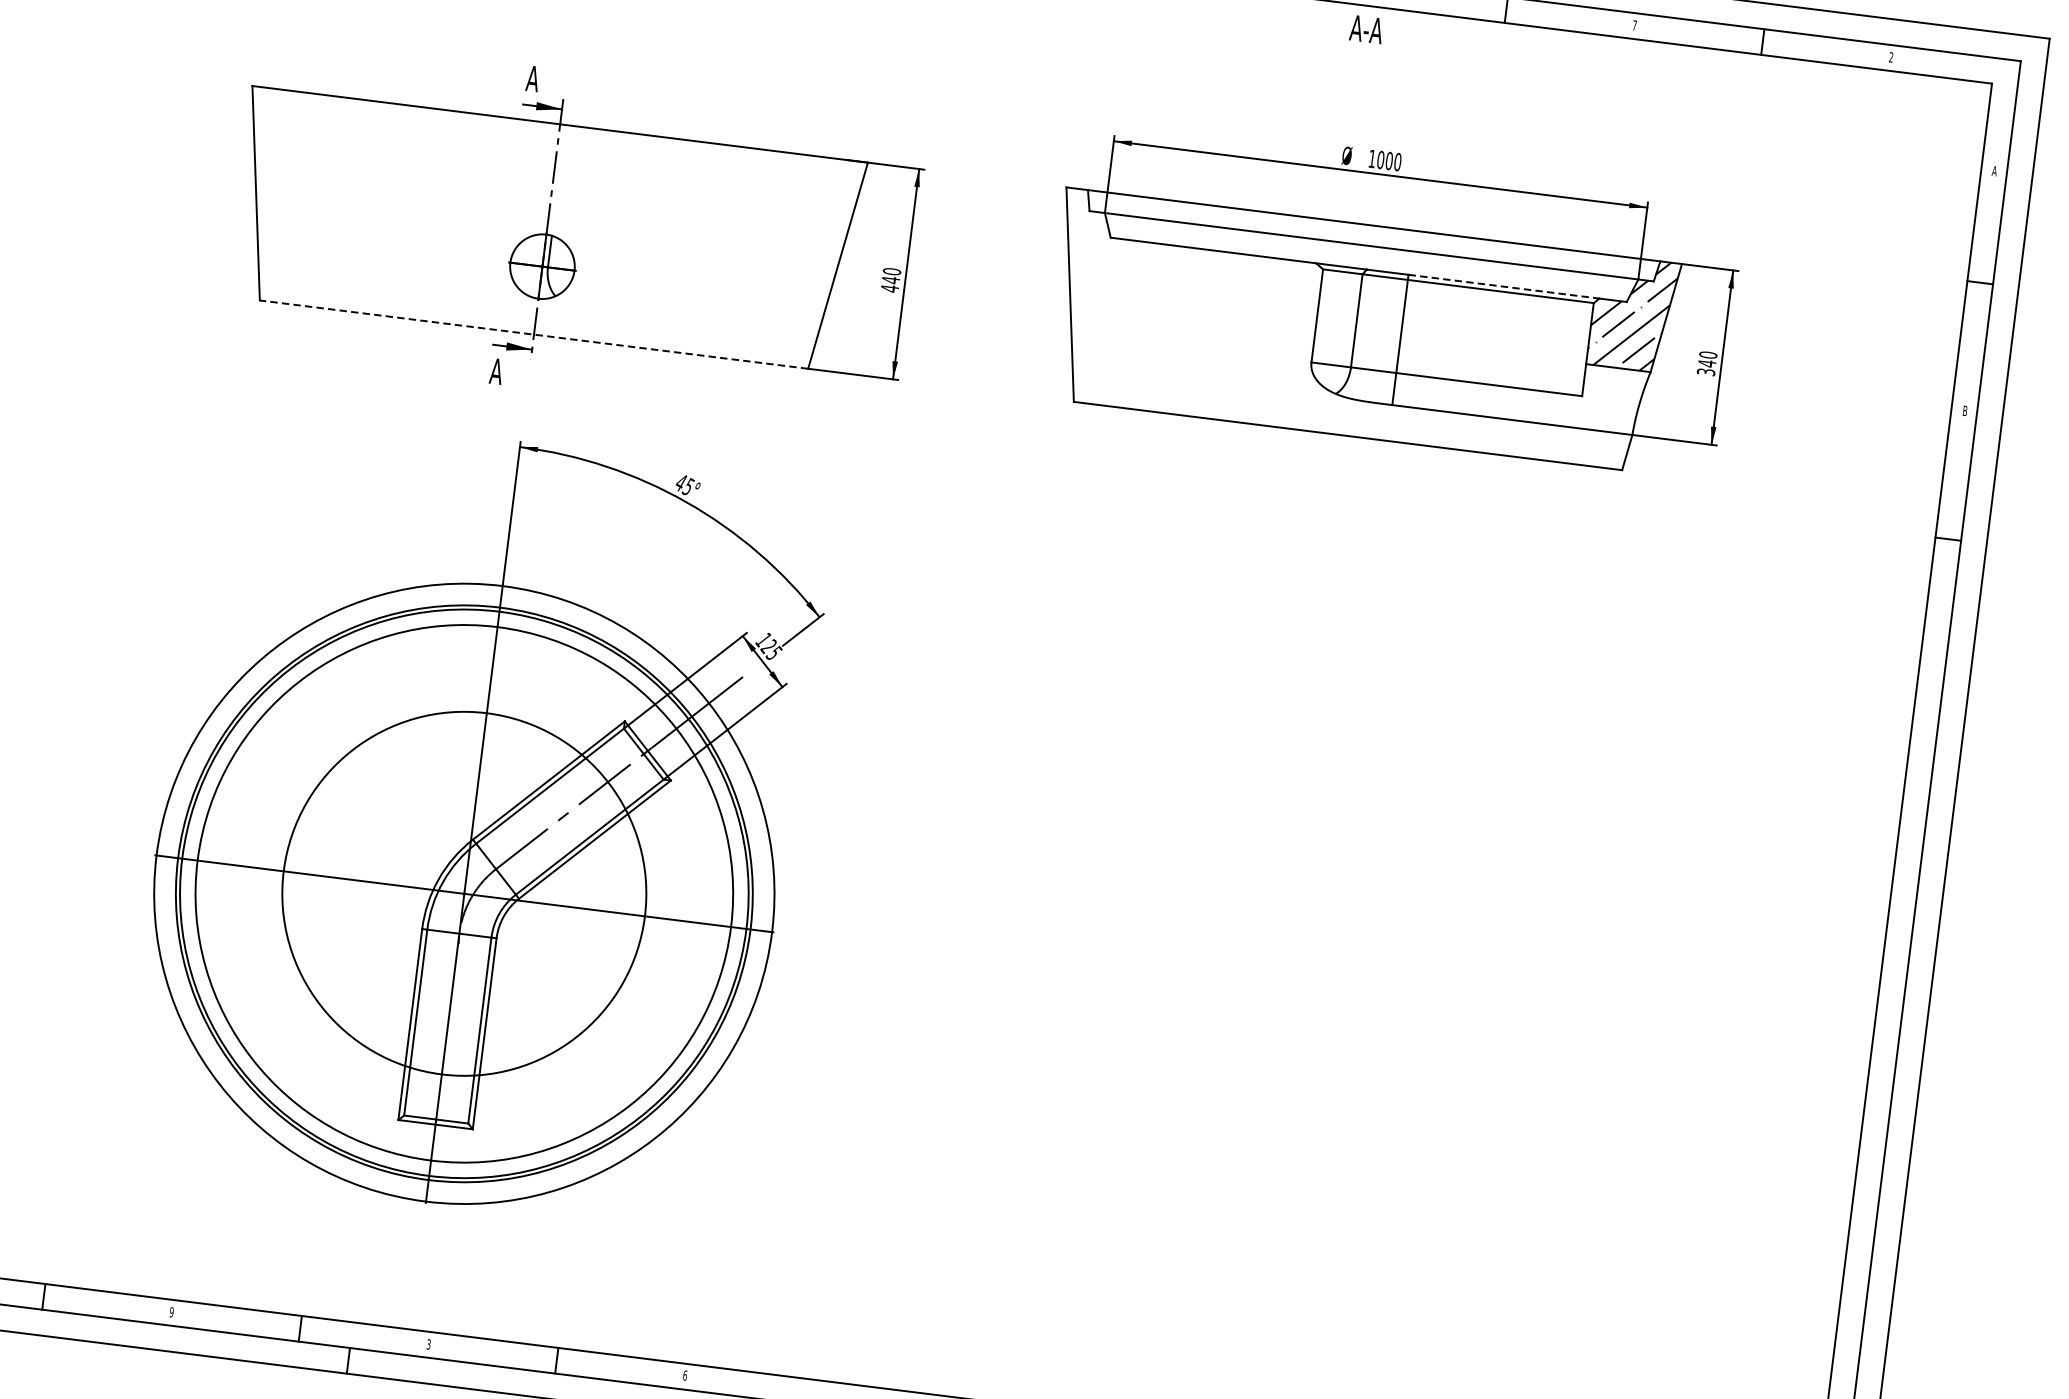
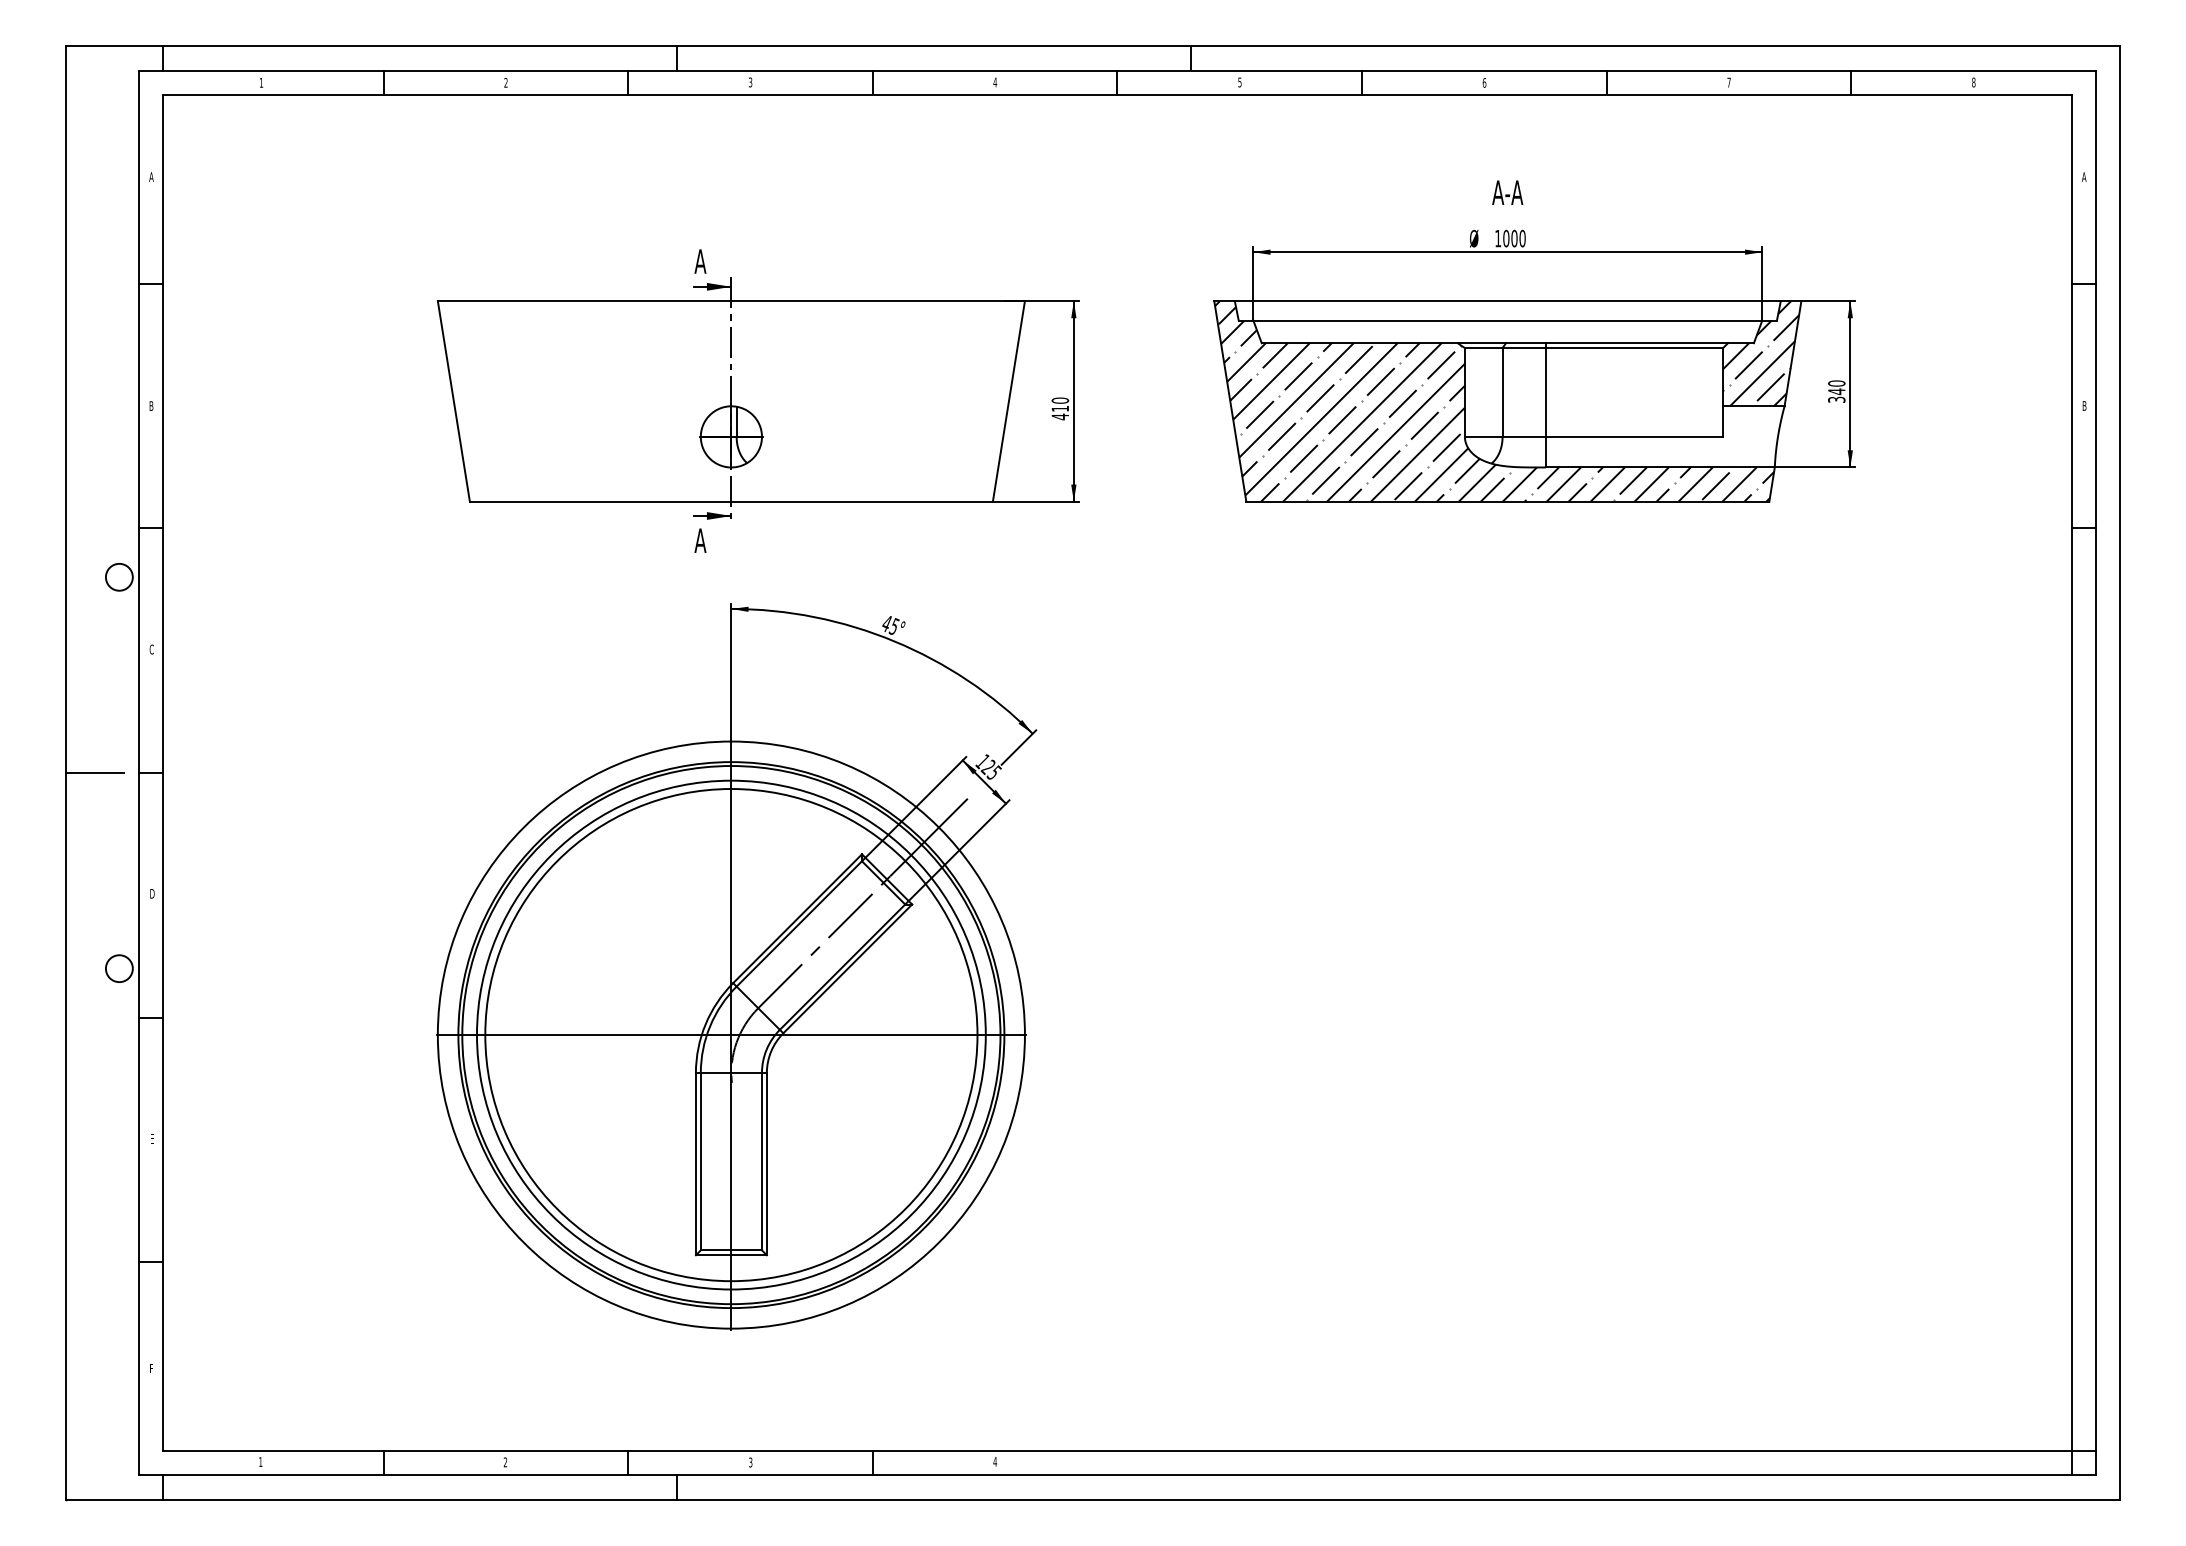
text: (1366, 29) -> (1507, 192), moved
text: (1890, 57) -> (1973, 82), 2 -> 8
text: (890, 279) -> (1059, 408), 440 -> 410
line: (1504, 287) -> (1637, 343), dashed -> solid
hatch: (1347, 329) -> (1494, 401), added
line: (534, 334) -> (731, 501), dashed -> solid
circle: (464, 894) -> (731, 1035), size x1.43
text: (171, 1312) -> (505, 1462), 9 -> 2
text: (684, 1375) -> (994, 1461), 6 -> 4

